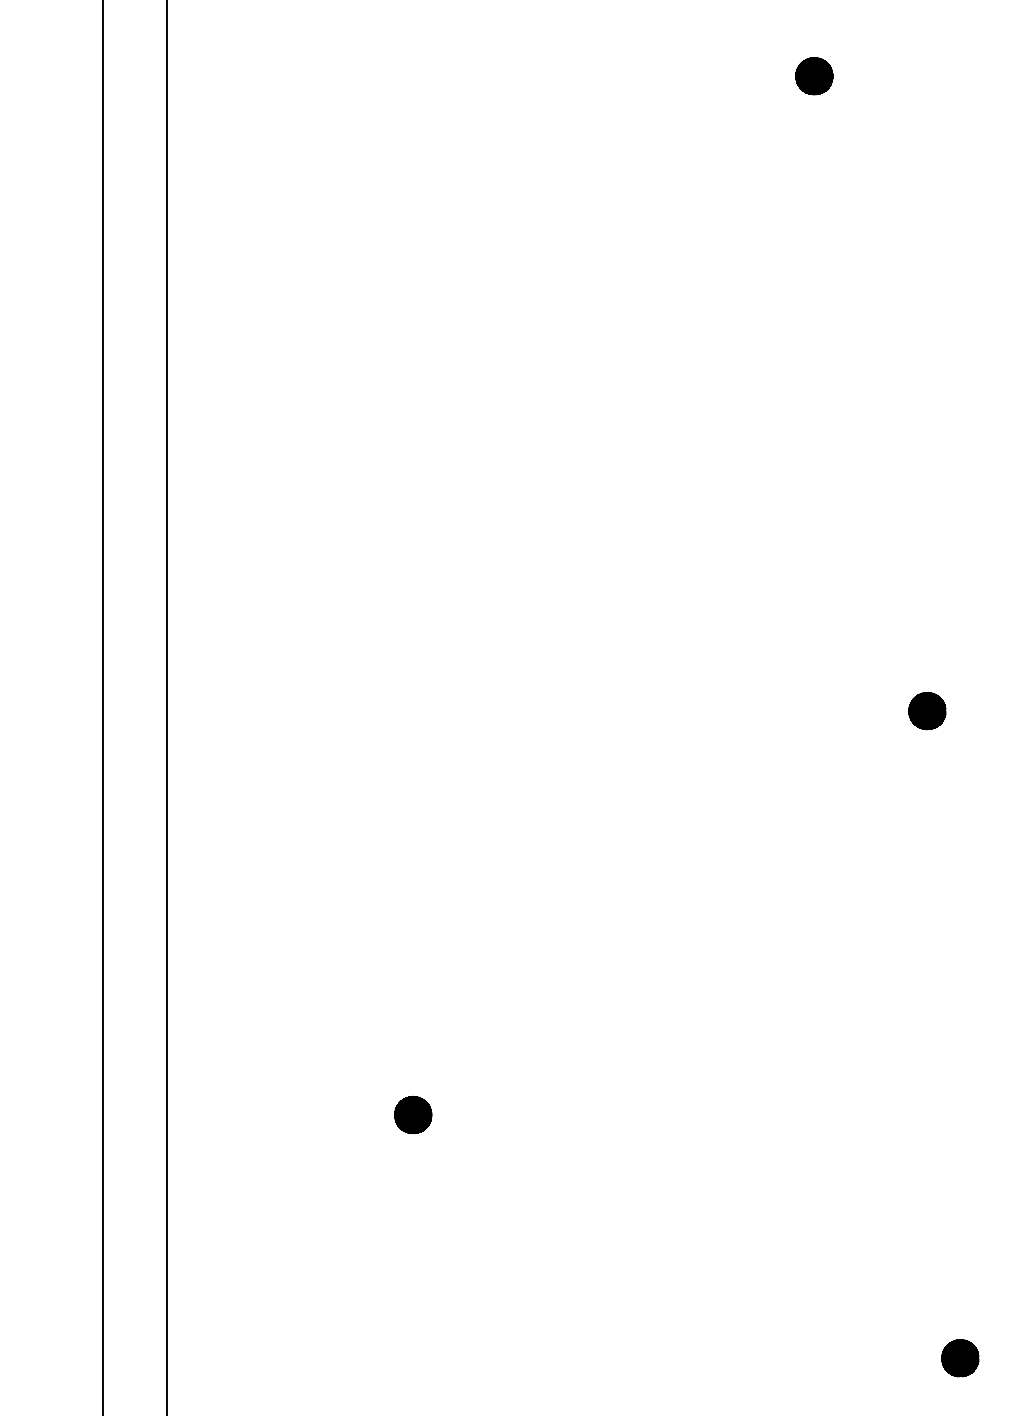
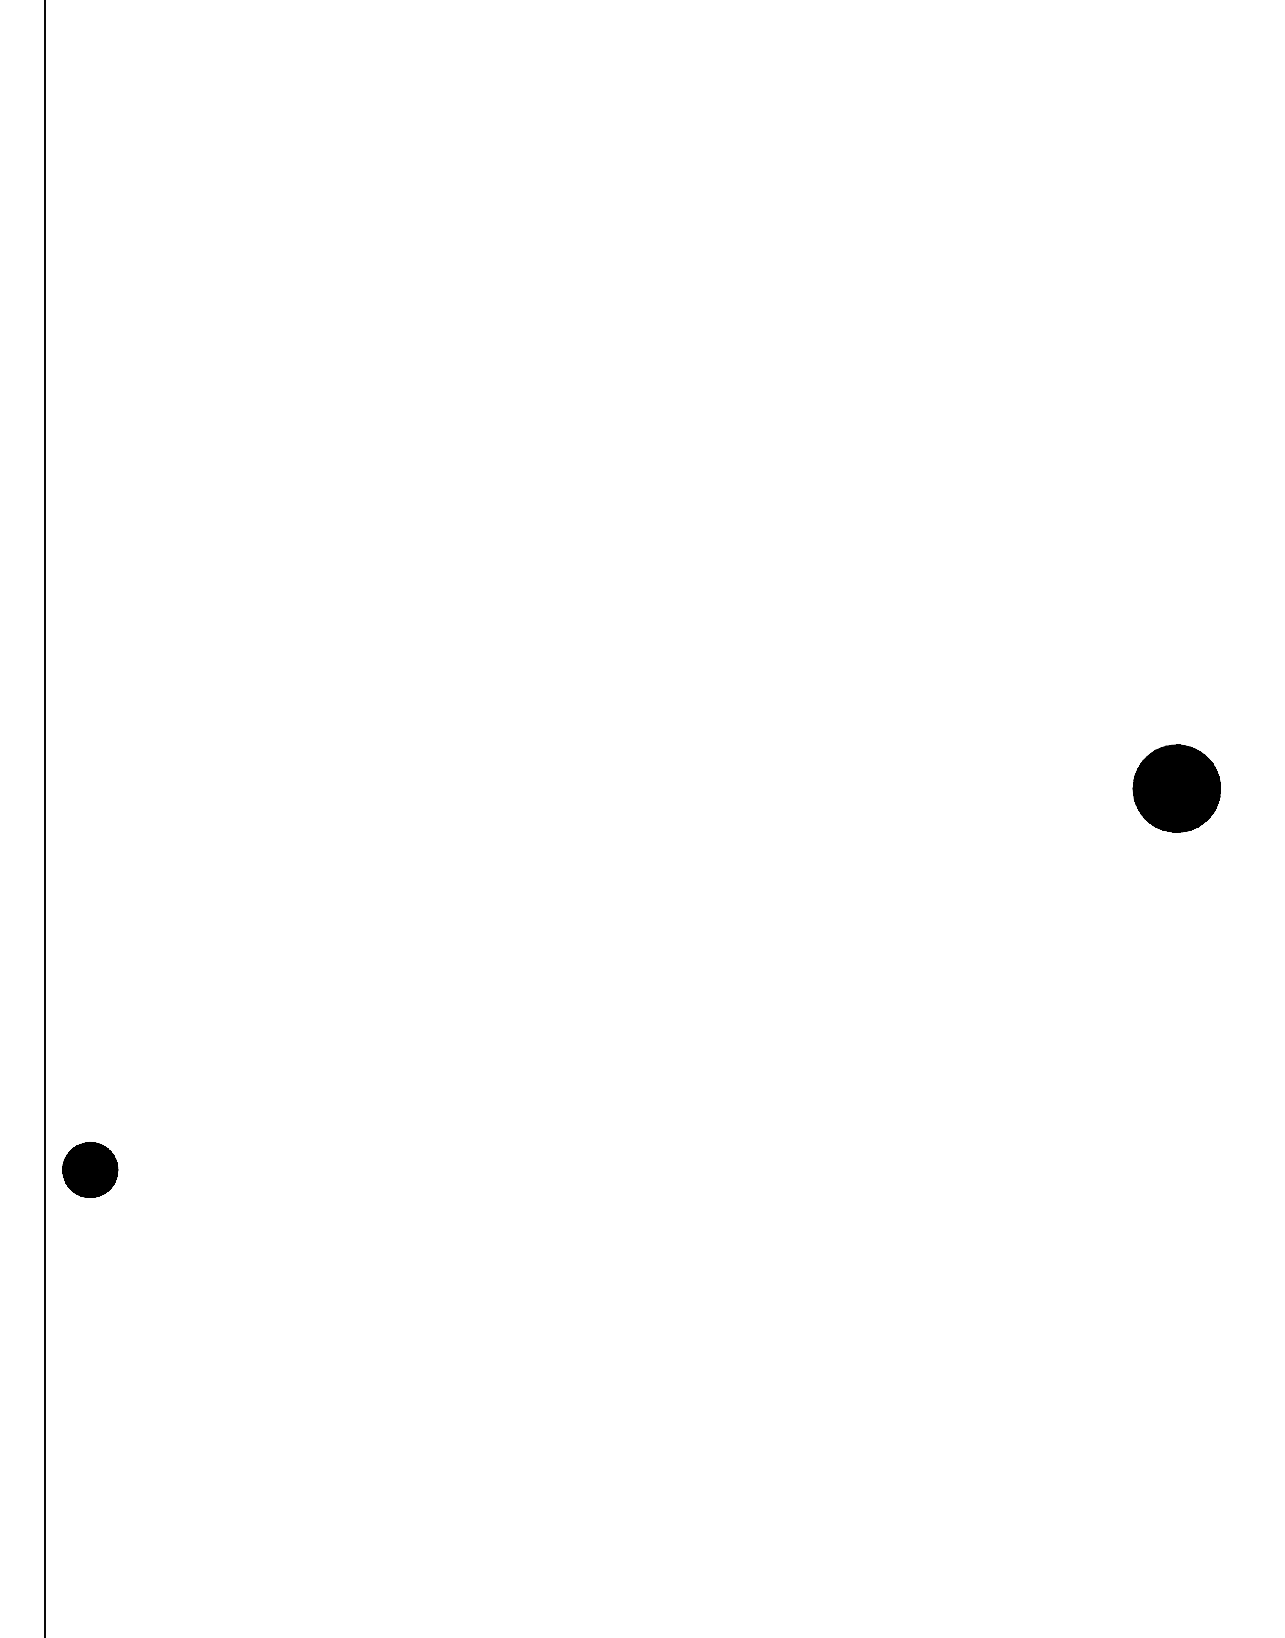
part: (927, 711) -> (1177, 789), size x1.6
part: (413, 1114) -> (90, 1169), moved

